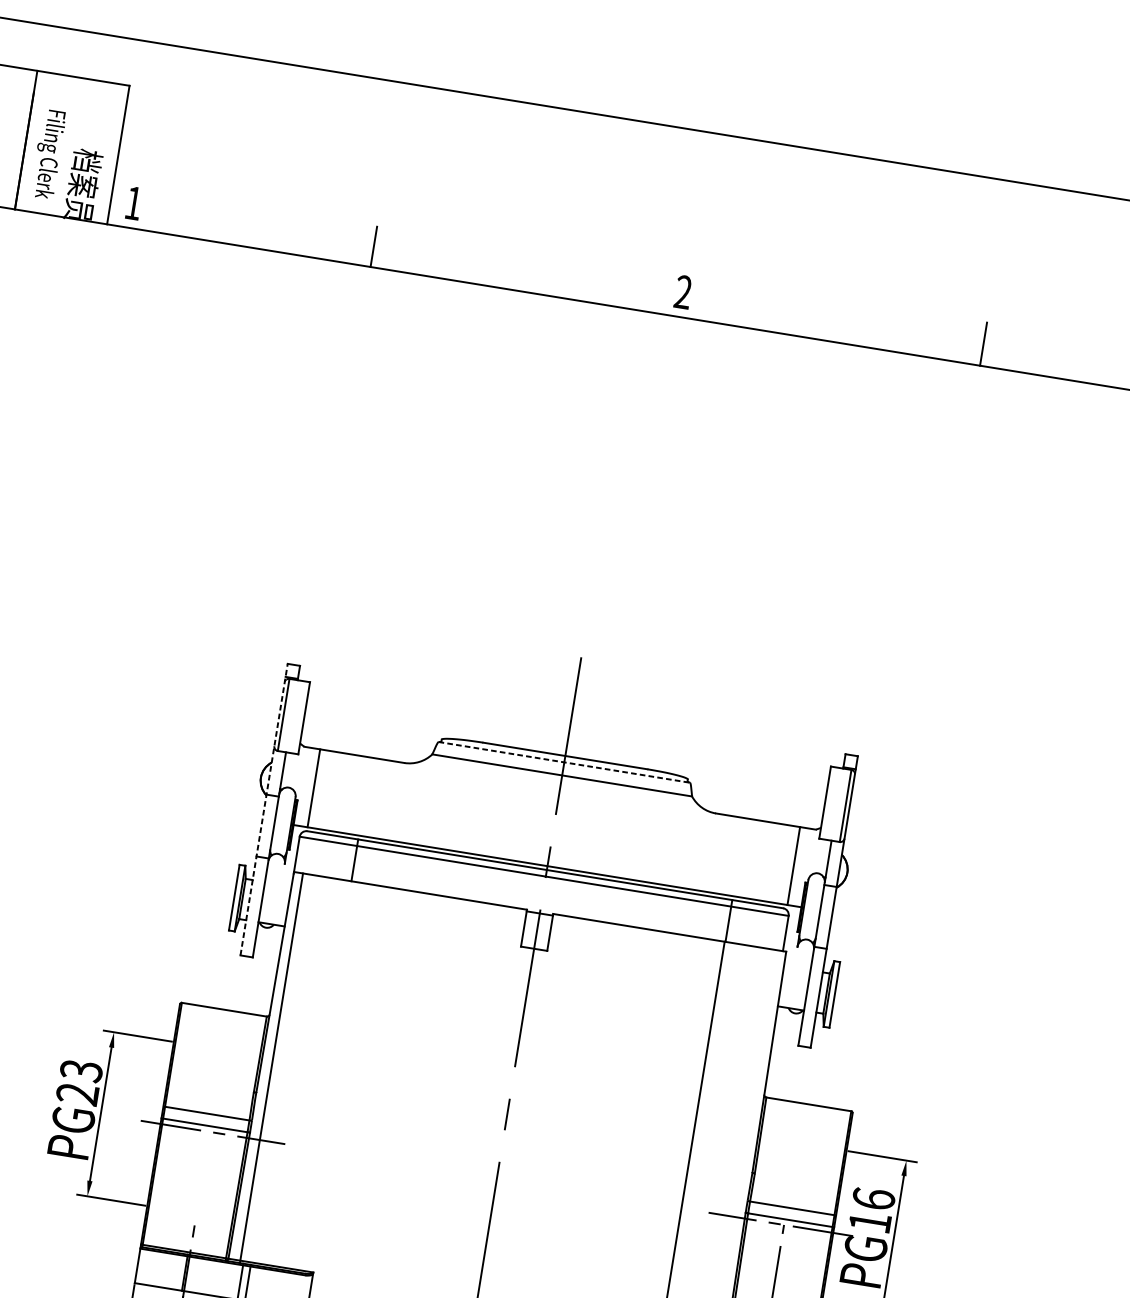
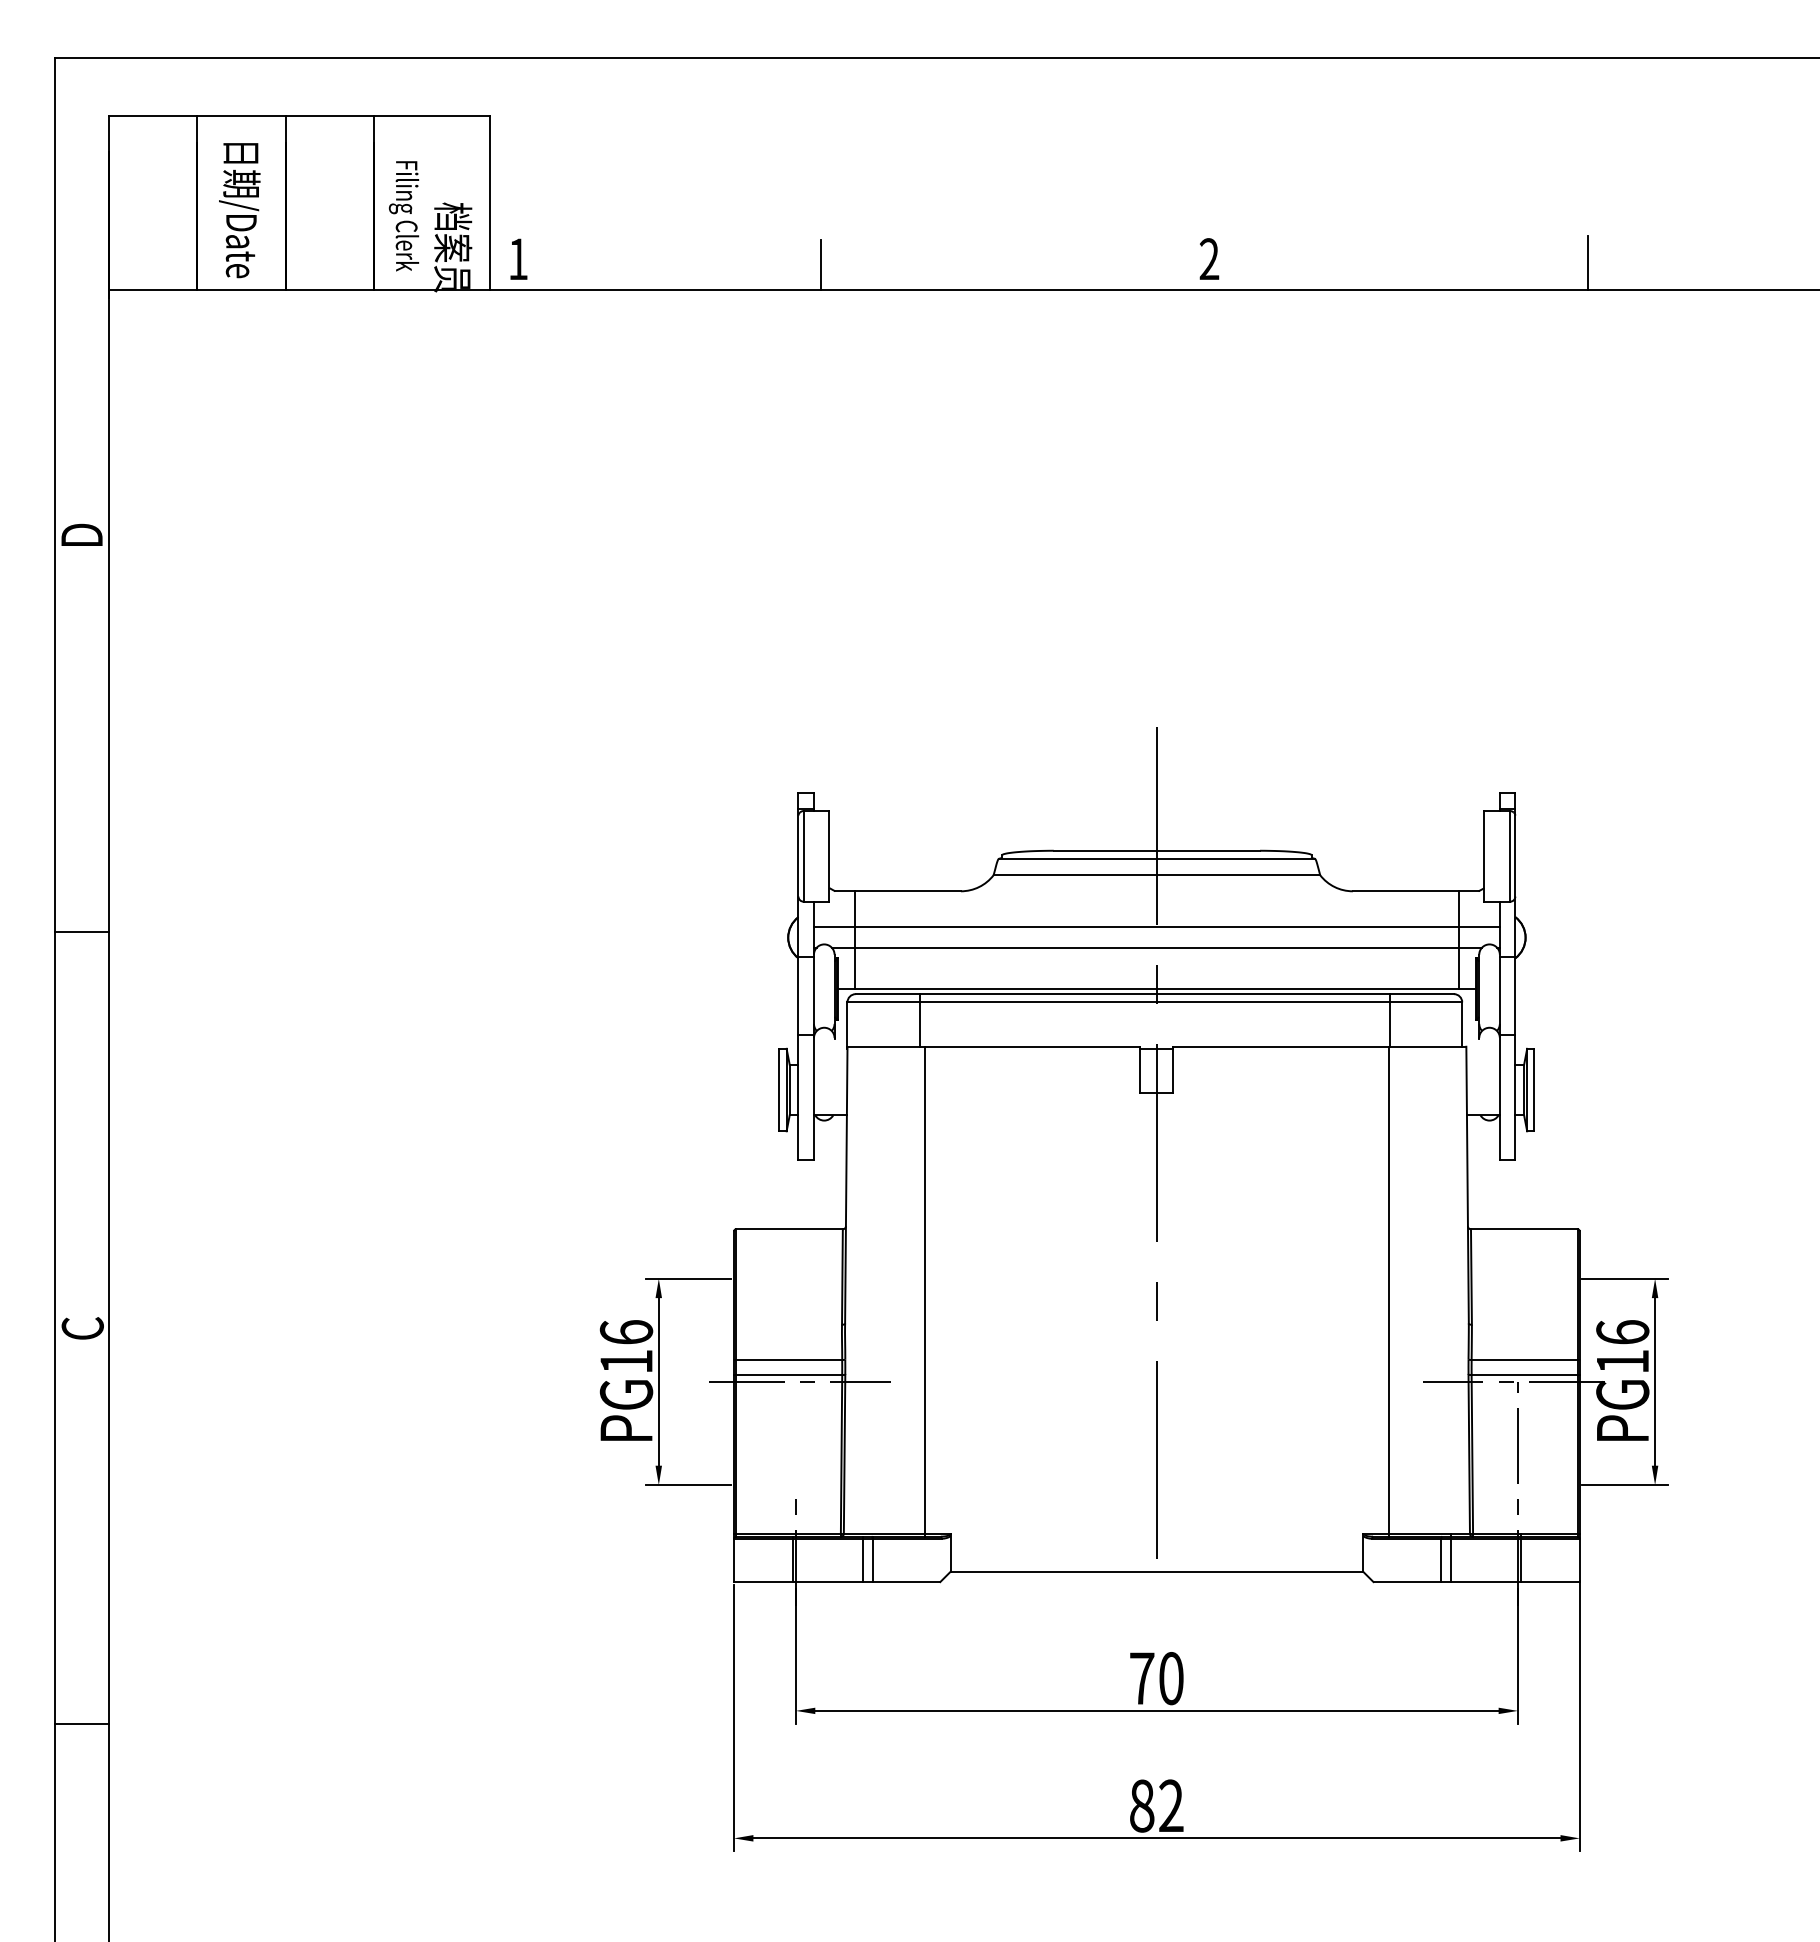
line: (564, 762) -> (1157, 858), dashed -> solid
line: (264, 809) -> (798, 975), dashed -> solid
line: (555, 816) -> (1156, 927), added
line: (552, 833) -> (1156, 948), added
line: (271, 1068) -> (924, 1291), moved
text: (79, 1081) -> (626, 1346), PG23 -> PG16

